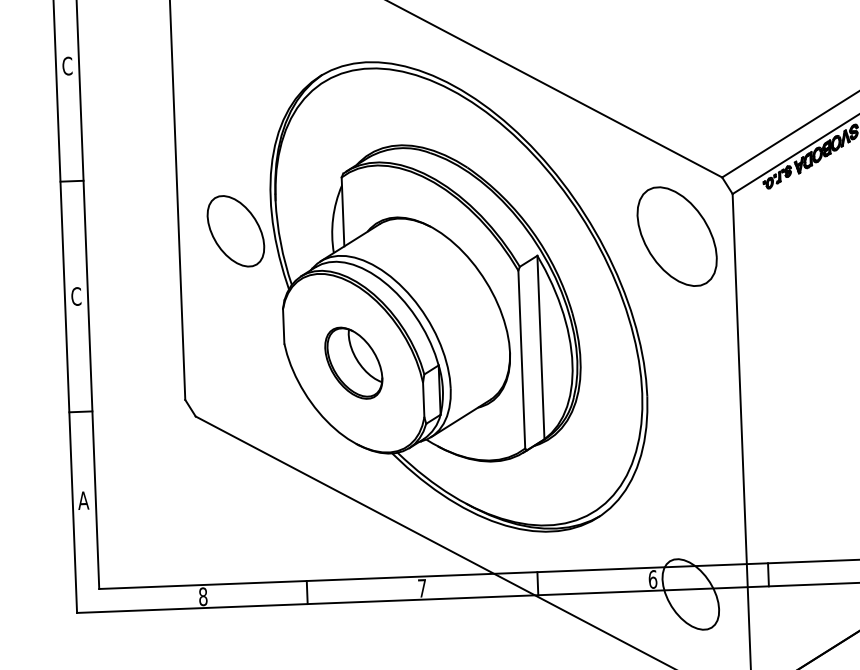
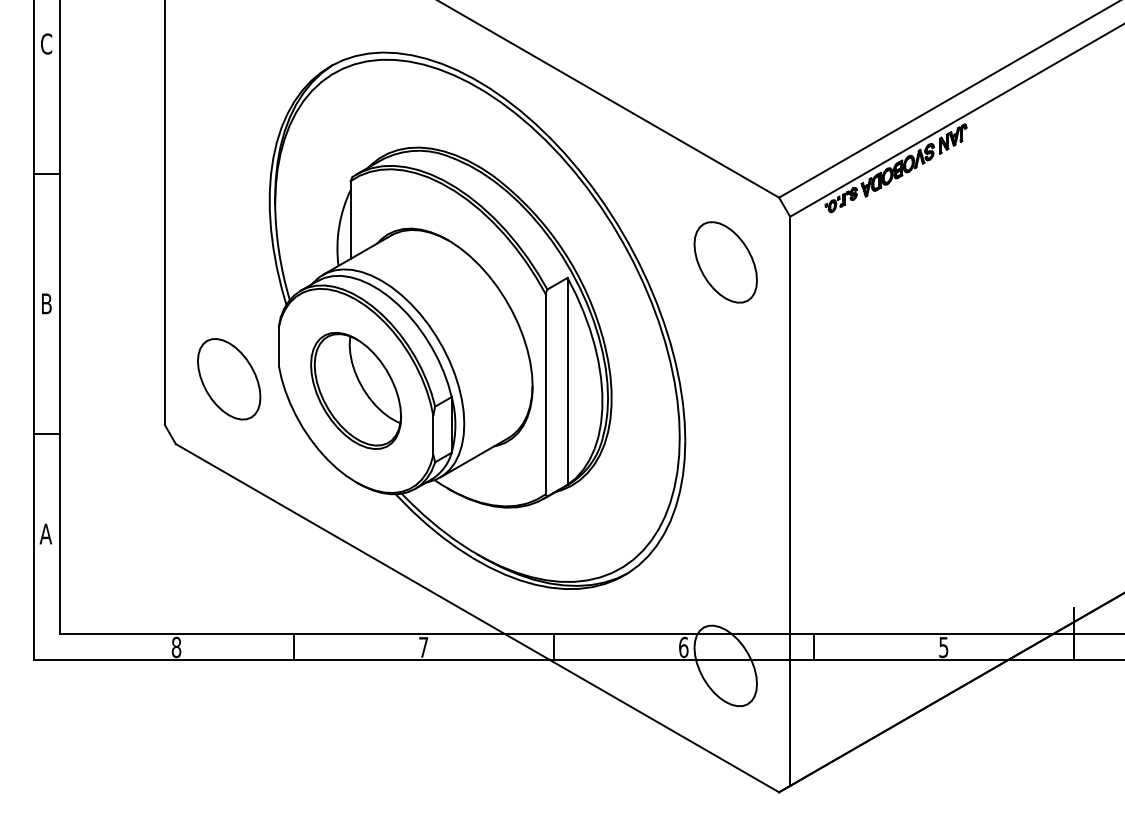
part: (236, 231) -> (229, 379), moved
part: (676, 236) -> (725, 262), size x0.71
text: (76, 296) -> (46, 303), C -> B
part: (354, 362) -> (356, 390), size x1.43

